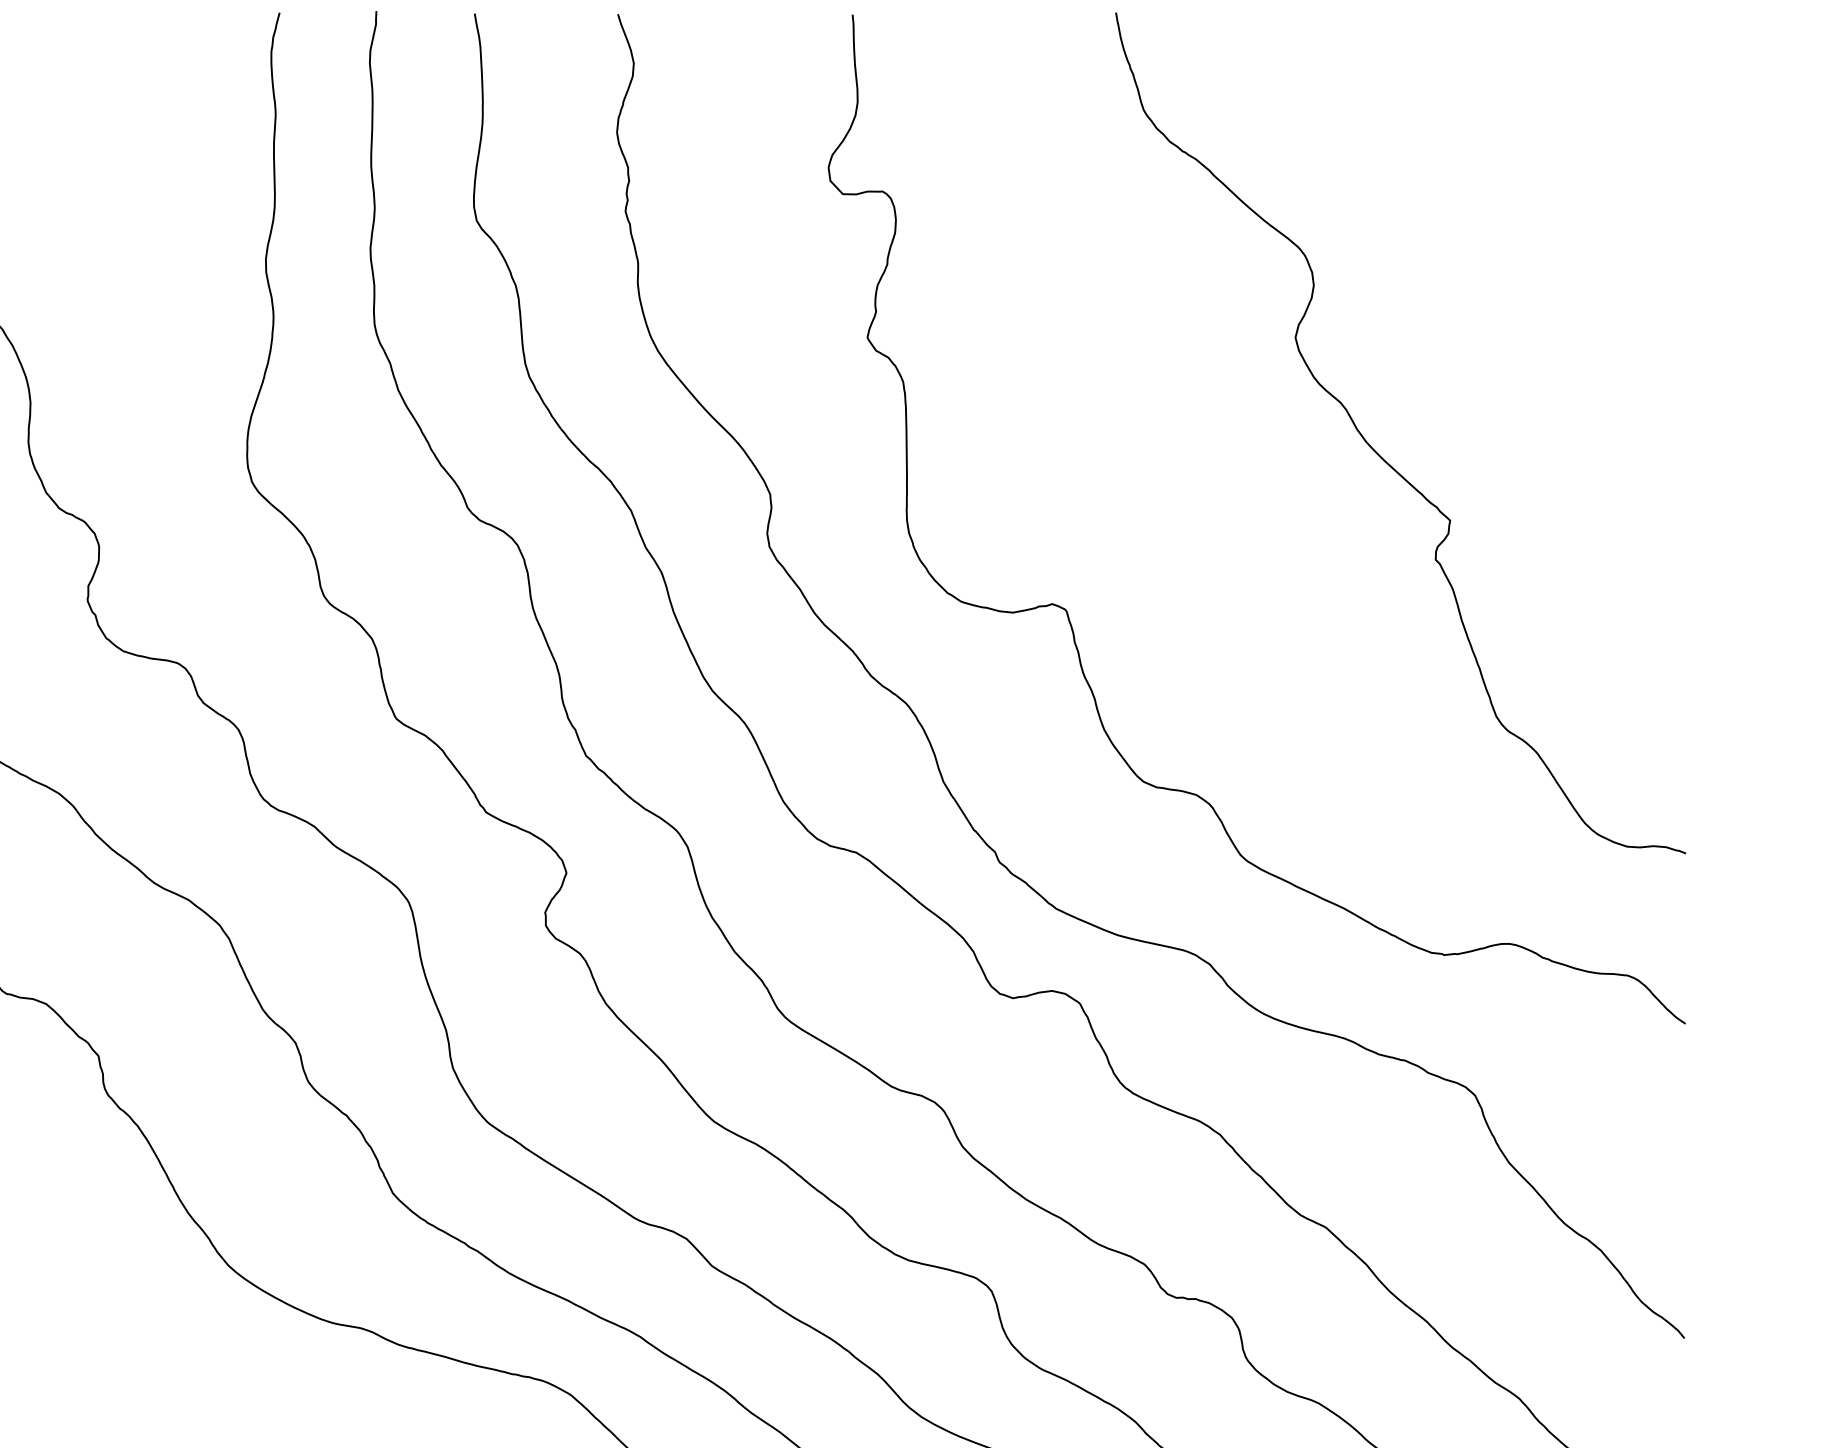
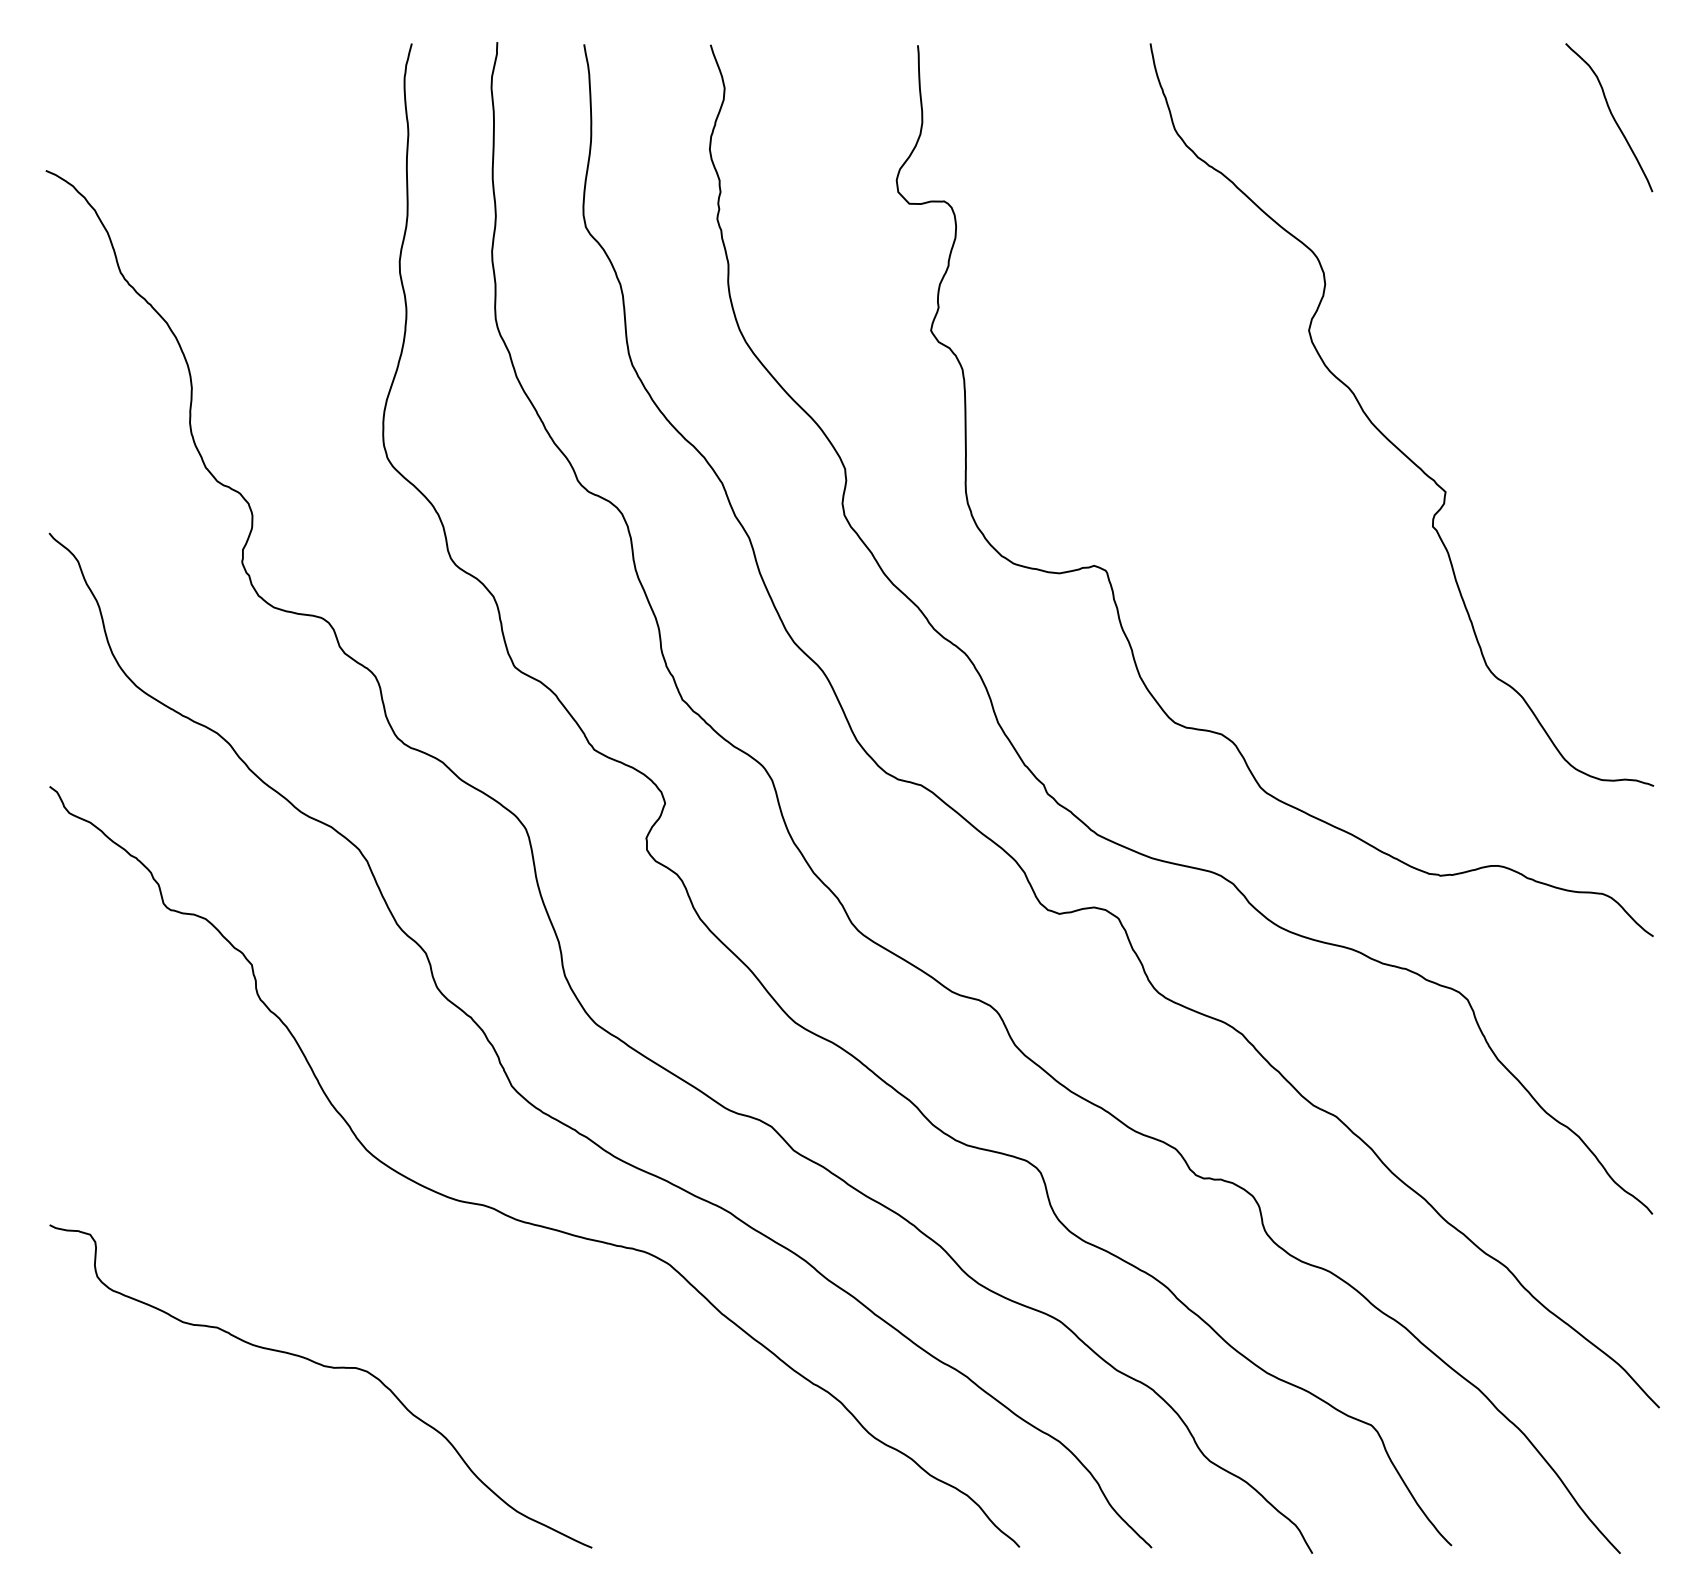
curve: (1637, 95) -> (1611, 116), added

